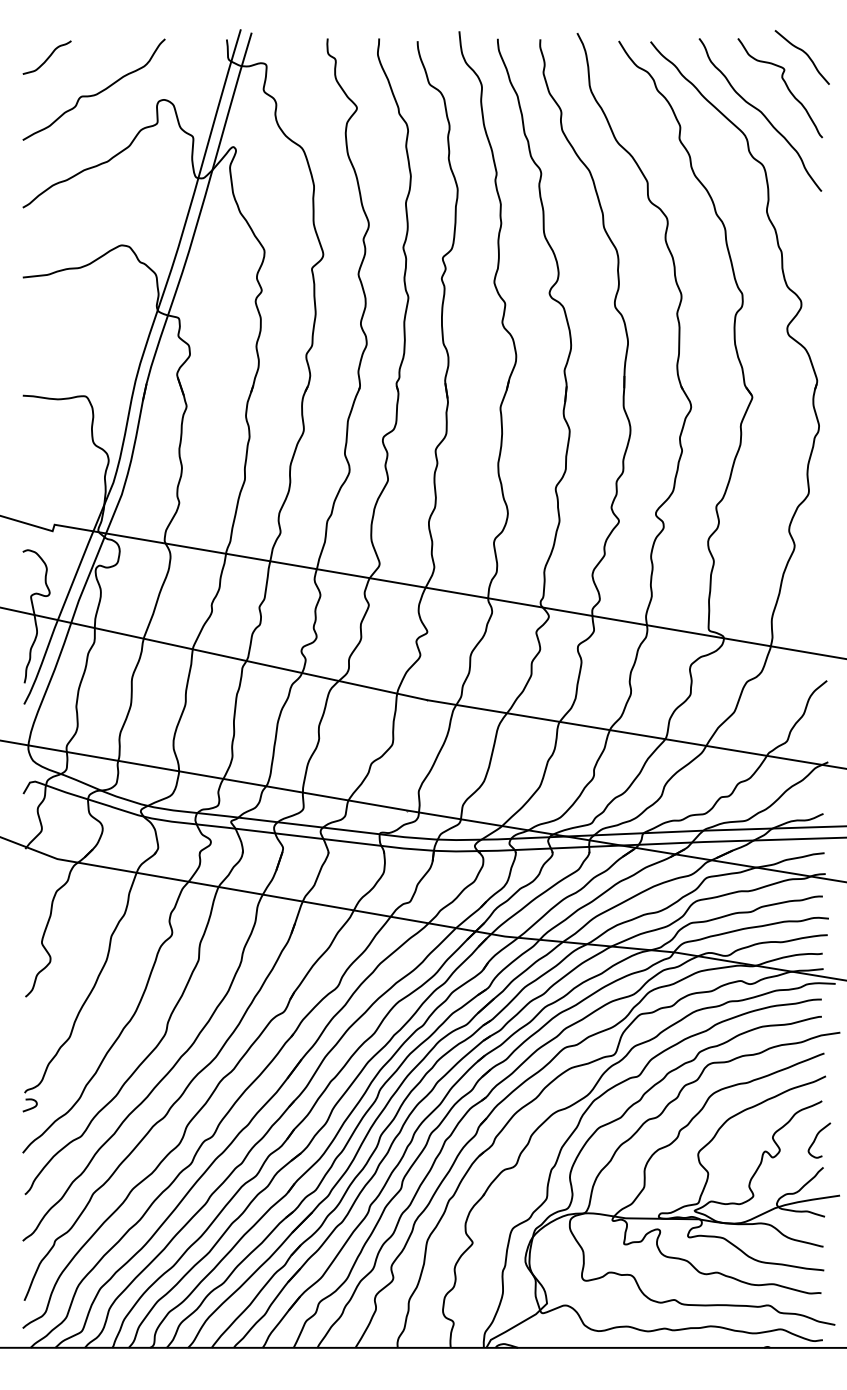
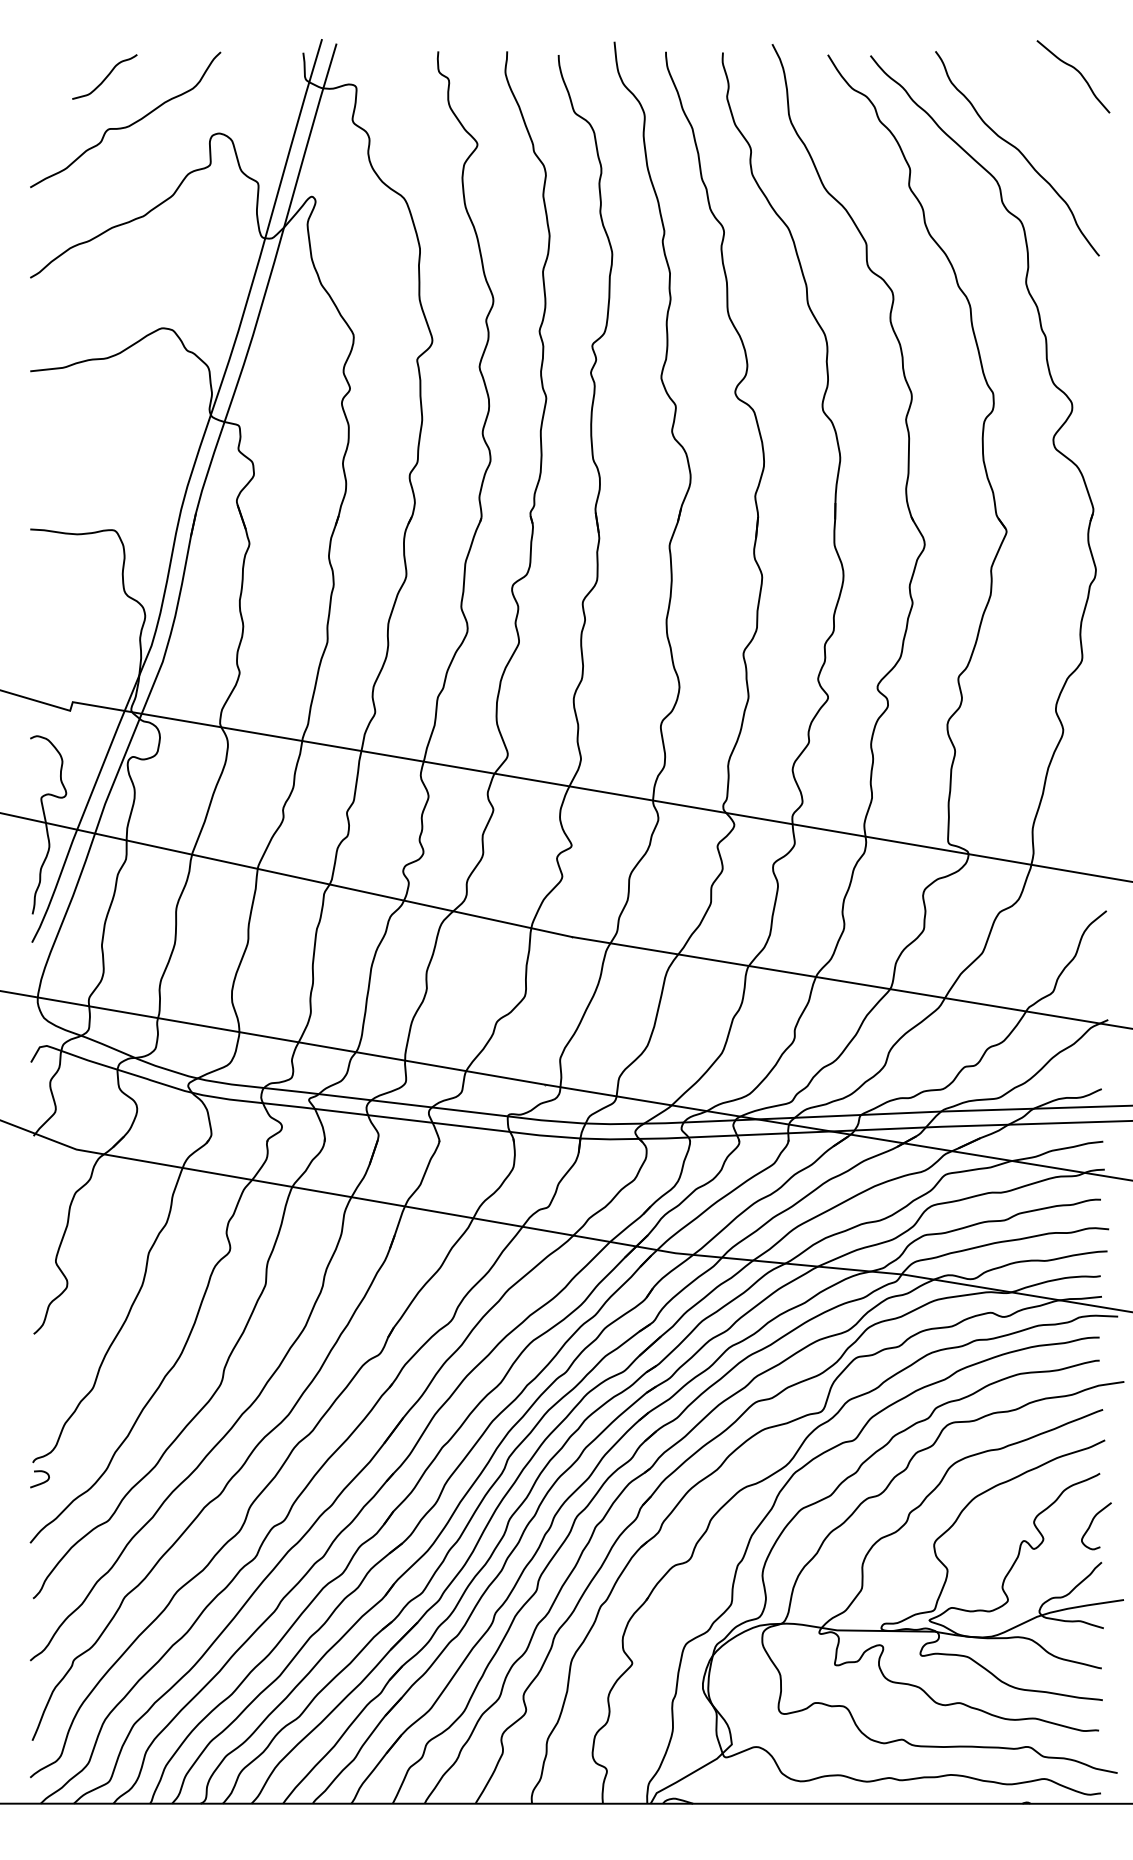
curve: (47, 58) -> (105, 77), moved
curve: (785, 85) -> (1051, 114), removed

